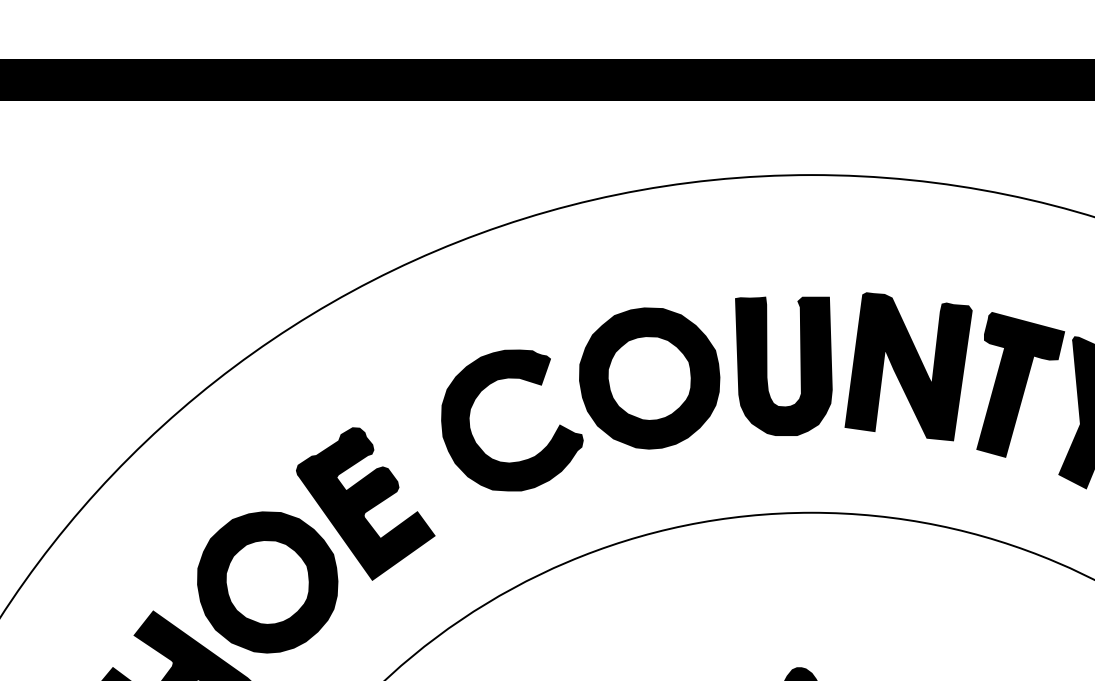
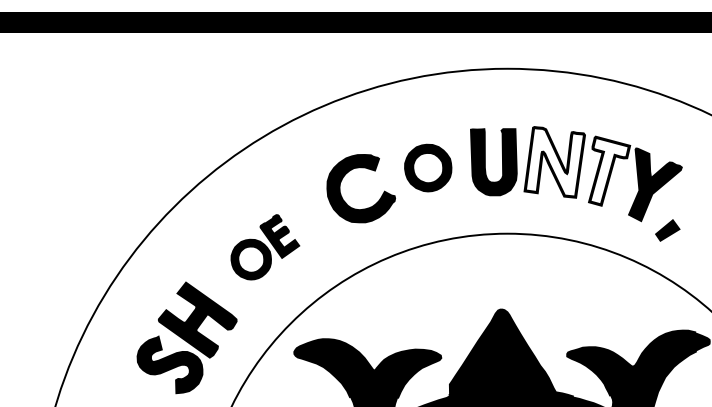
fill: (908, 366) -> (554, 162), removed
part: (647, 377) -> (427, 167), size x0.7
fill: (1020, 385) -> (609, 171), removed
part: (316, 541) -> (265, 247), size x0.6

